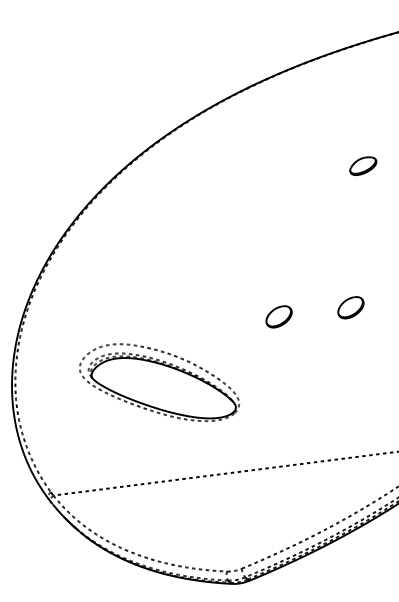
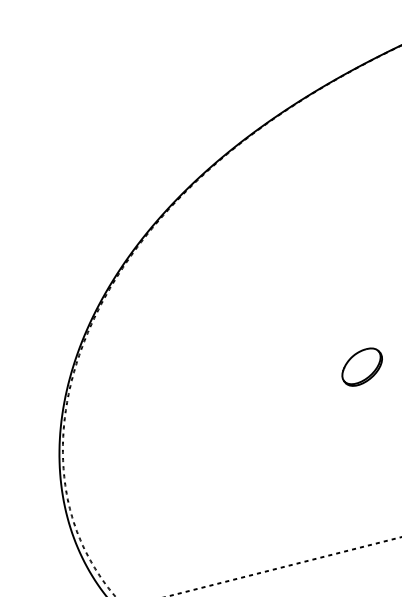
part: (278, 316) -> (361, 366), size x1.4
part: (159, 382) -> (232, 460), removed

